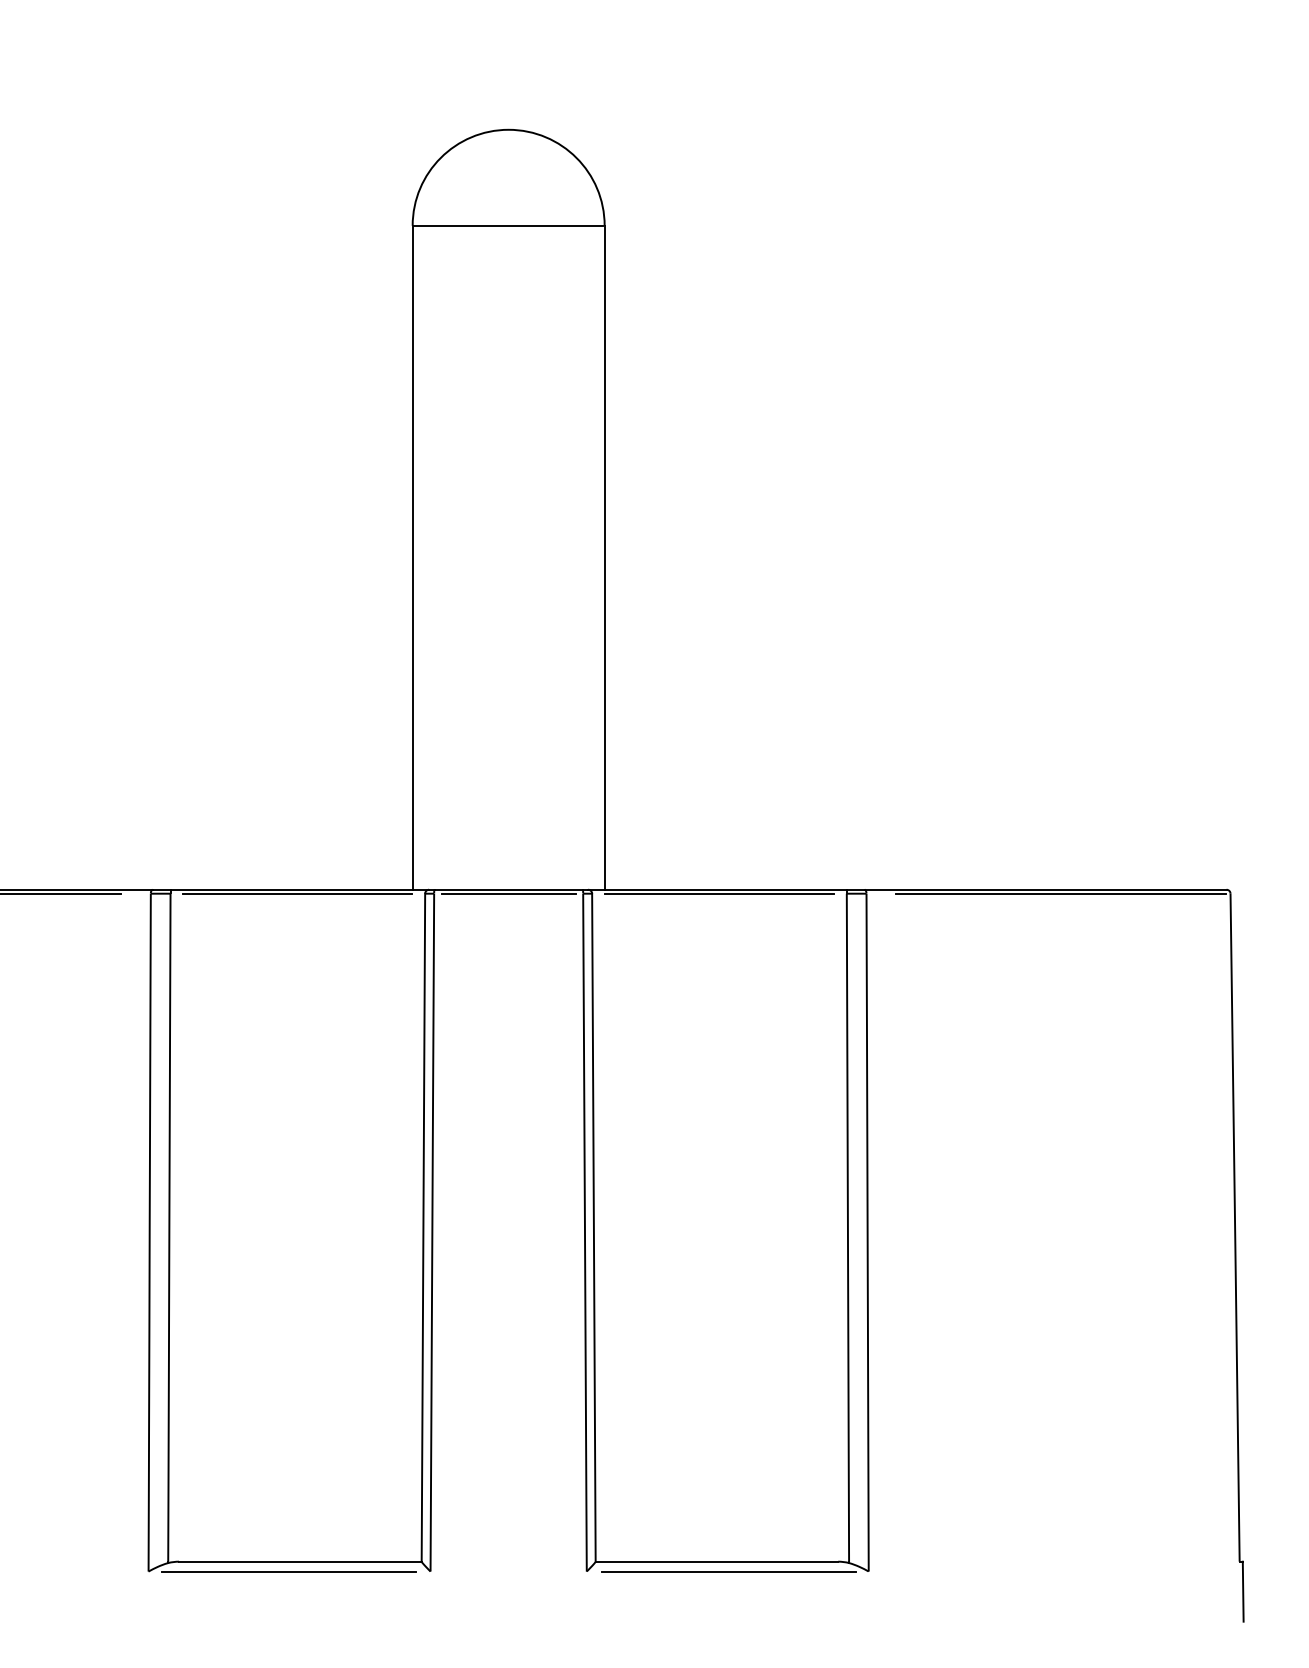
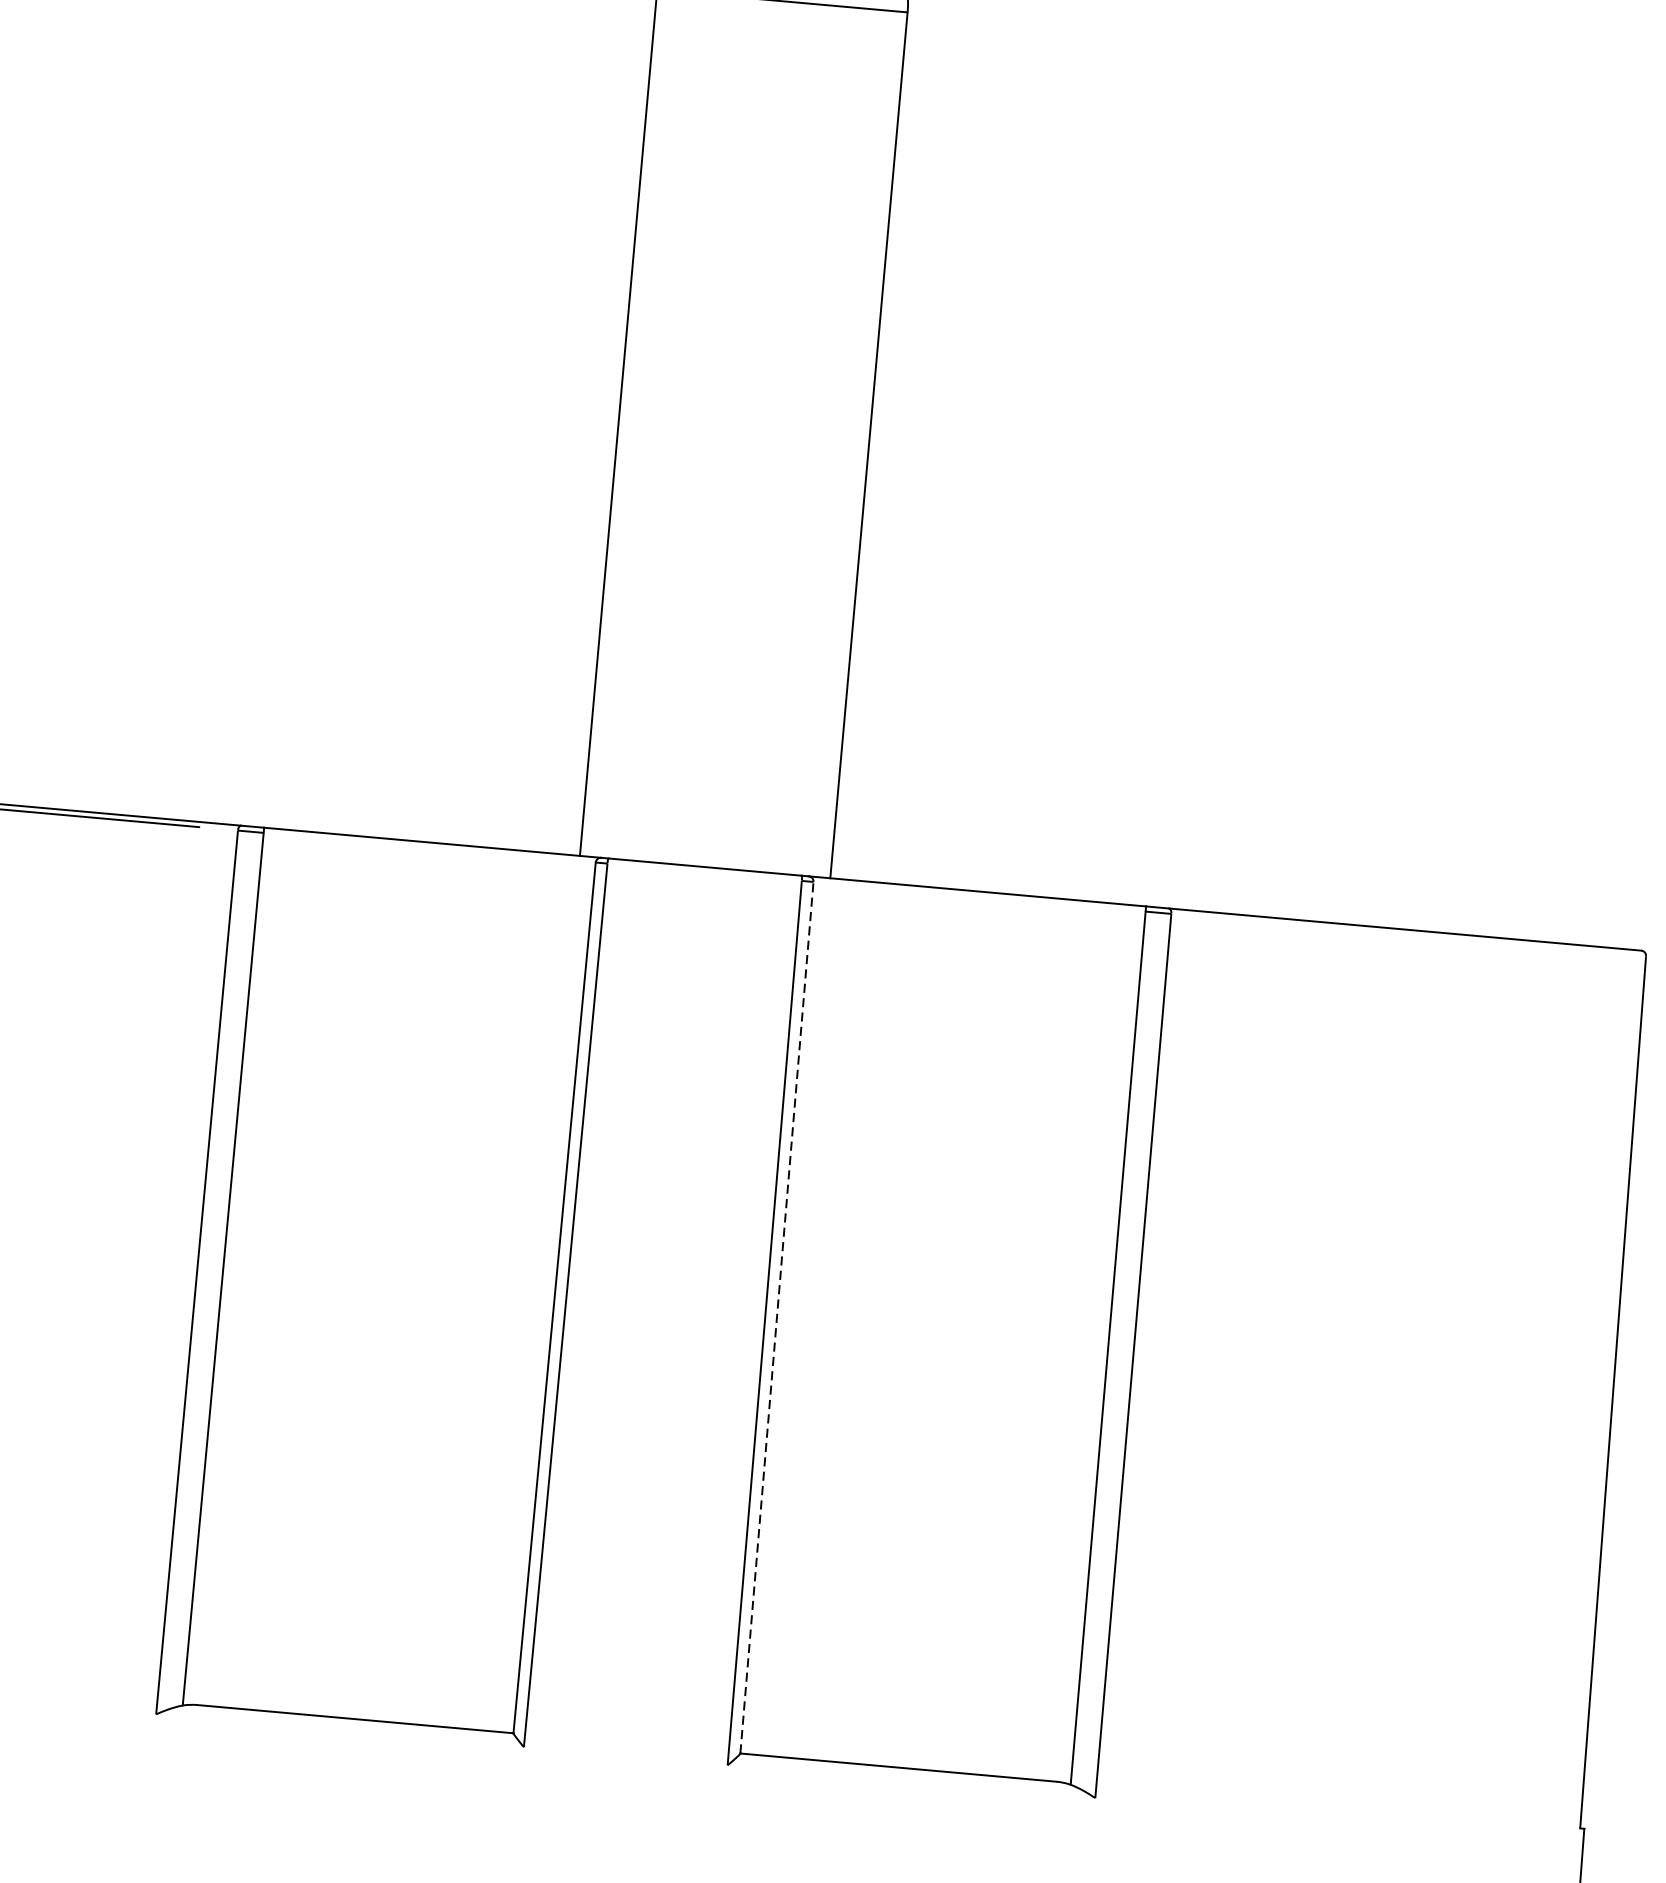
line: (297, 893) -> (429, 847), removed
line: (508, 893) -> (704, 871), removed
line: (719, 893) -> (979, 896), removed
line: (1061, 893) -> (1425, 936), removed
line: (593, 1227) -> (776, 1317), solid -> dashed
line: (288, 1571) -> (338, 1730), removed
line: (728, 1571) -> (912, 1781), removed

